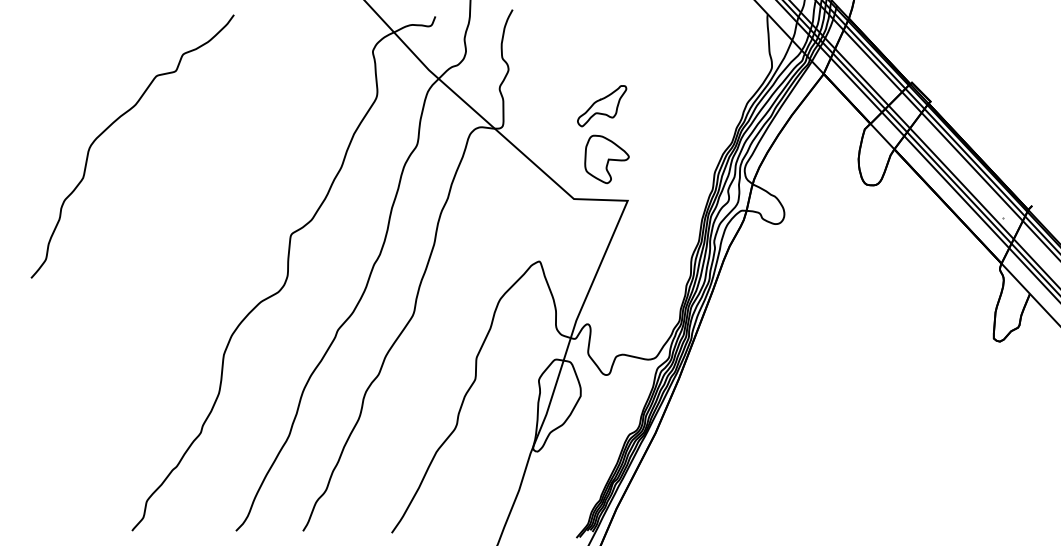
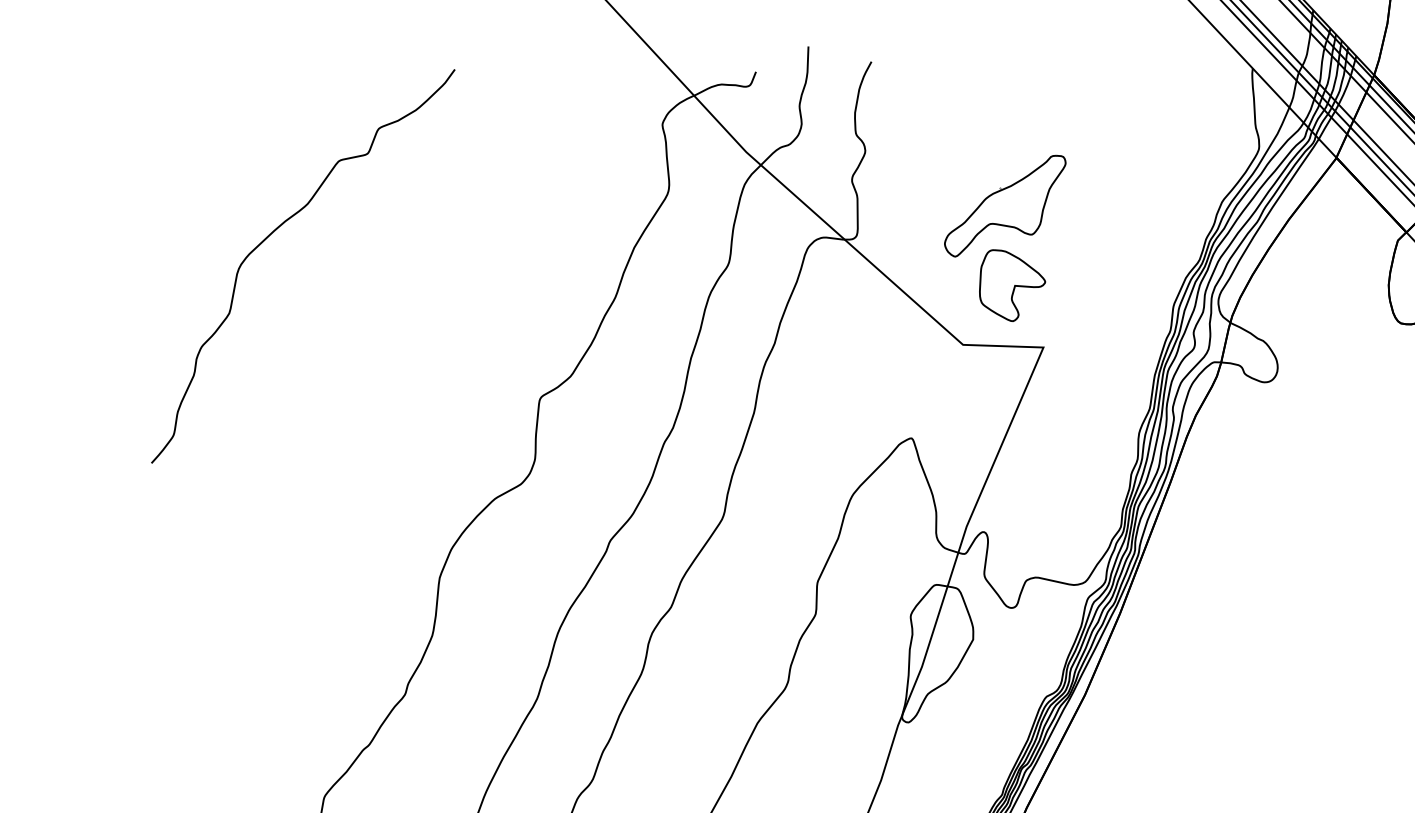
part: (601, 105) -> (1004, 204), size x1.67

